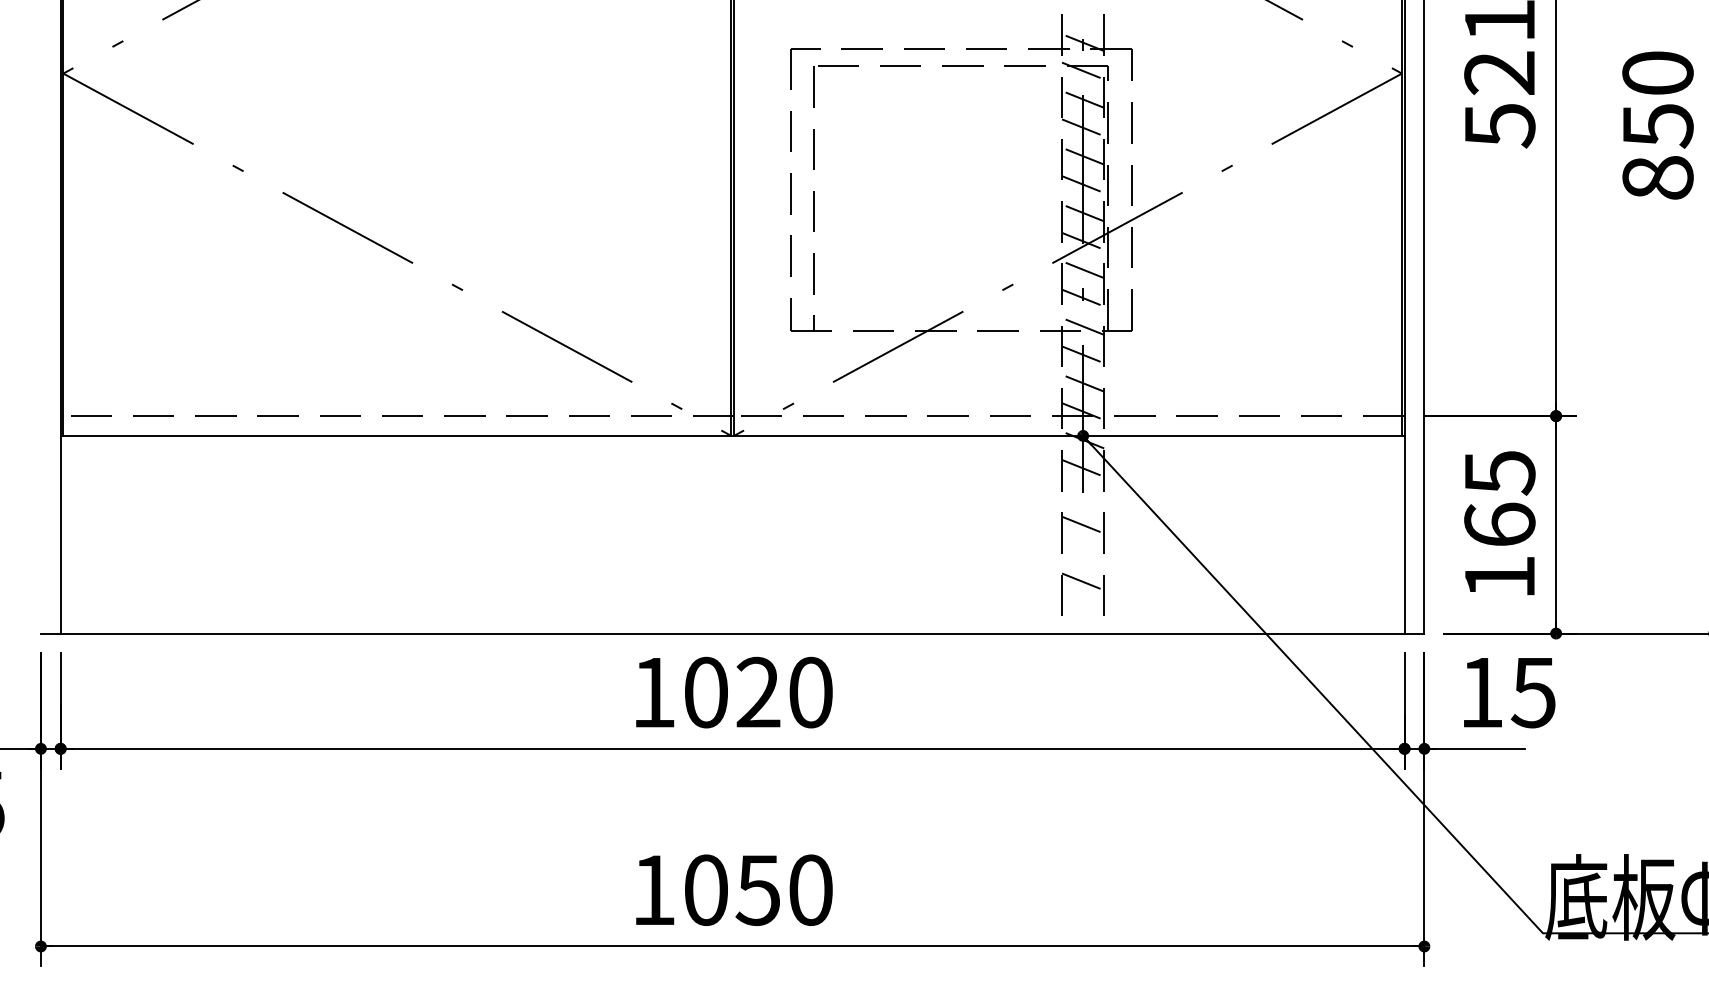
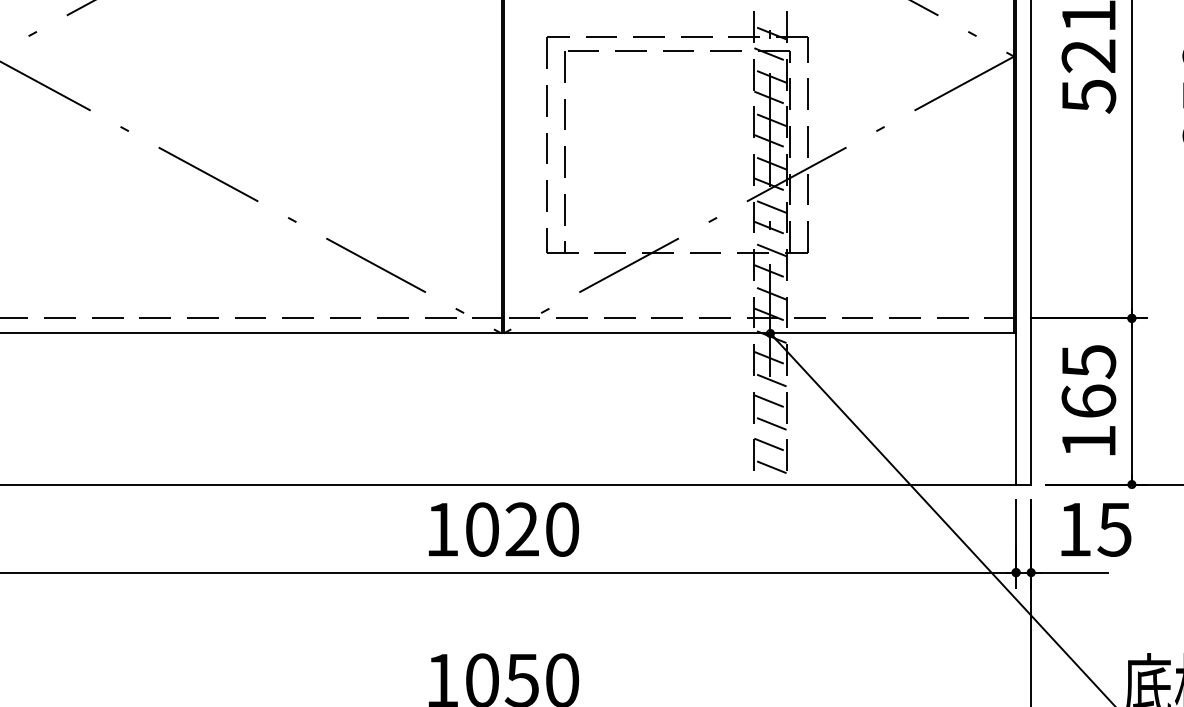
line: (1083, 496) -> (770, 379), added
line: (1083, 553) -> (770, 423), added
line: (1083, 609) -> (770, 466), added

